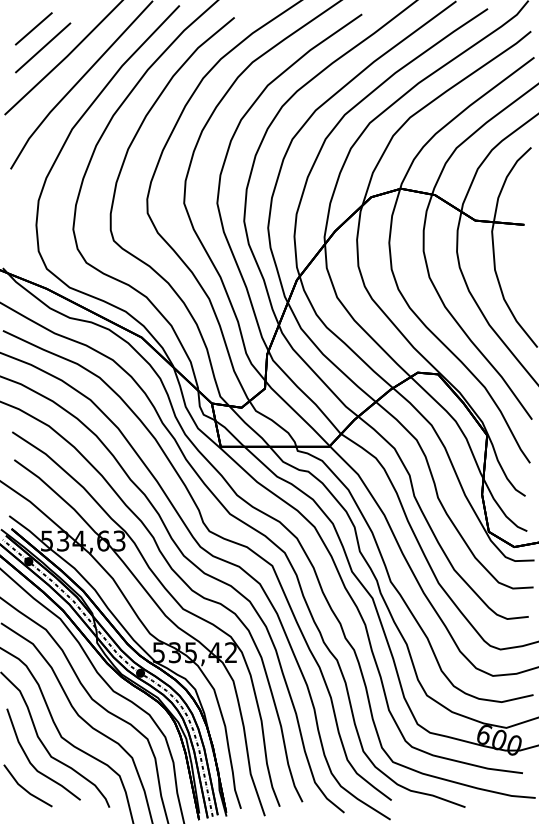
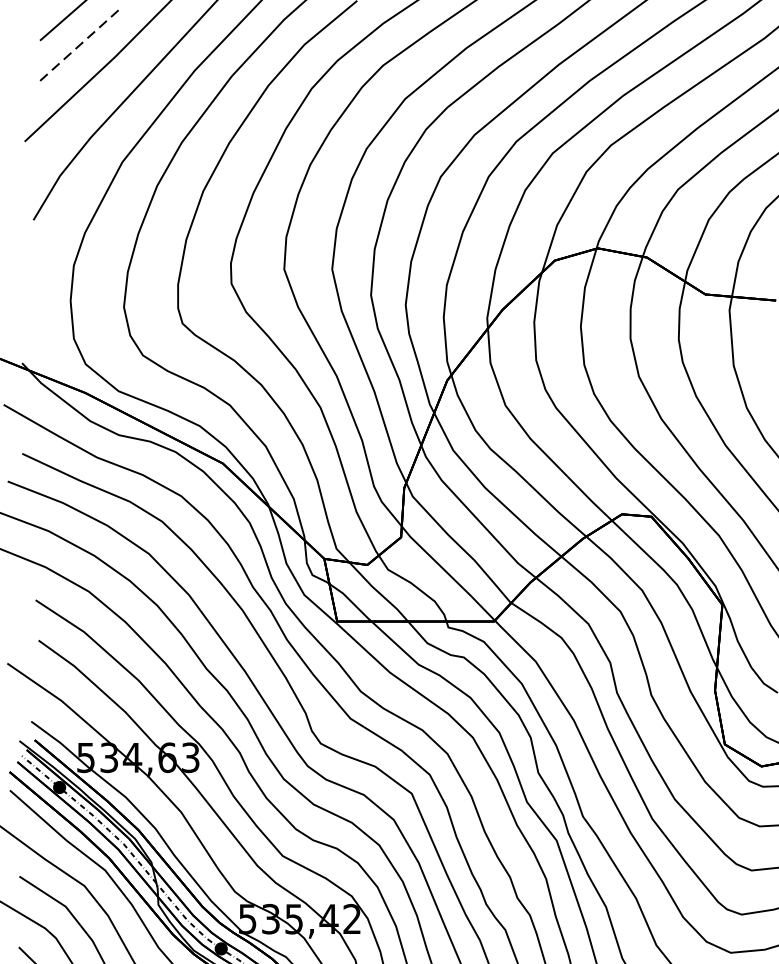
line: (43, 47) -> (80, 44), solid -> dashed

